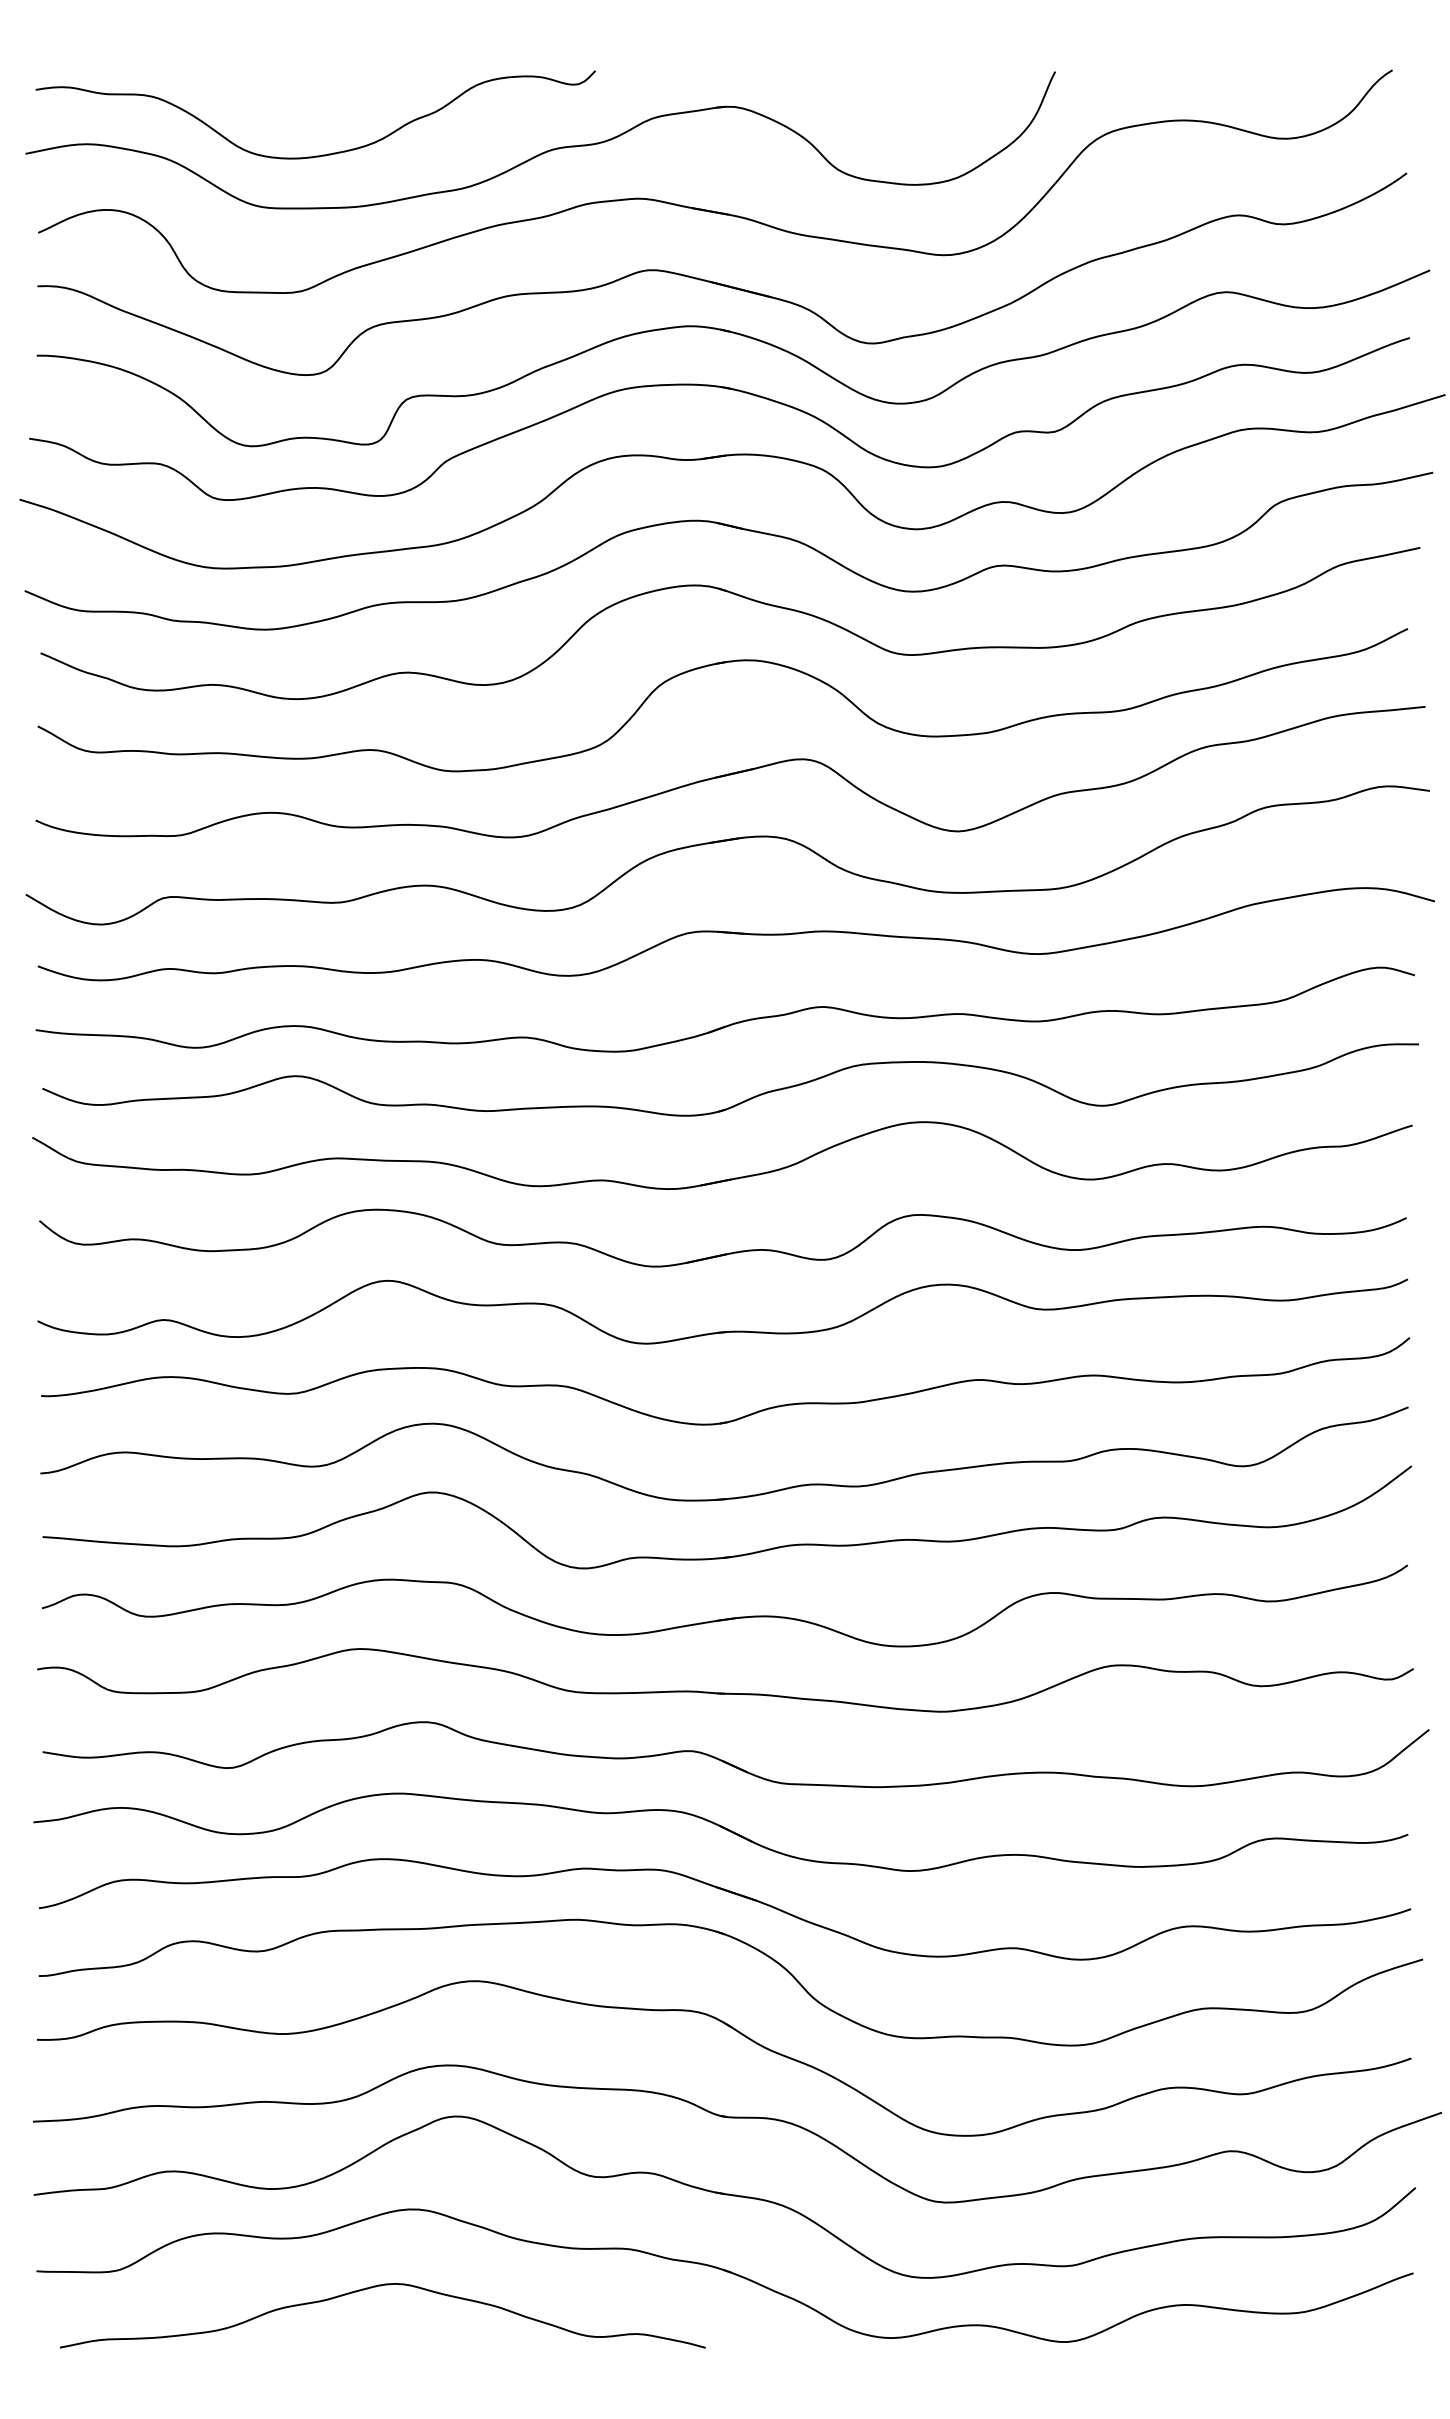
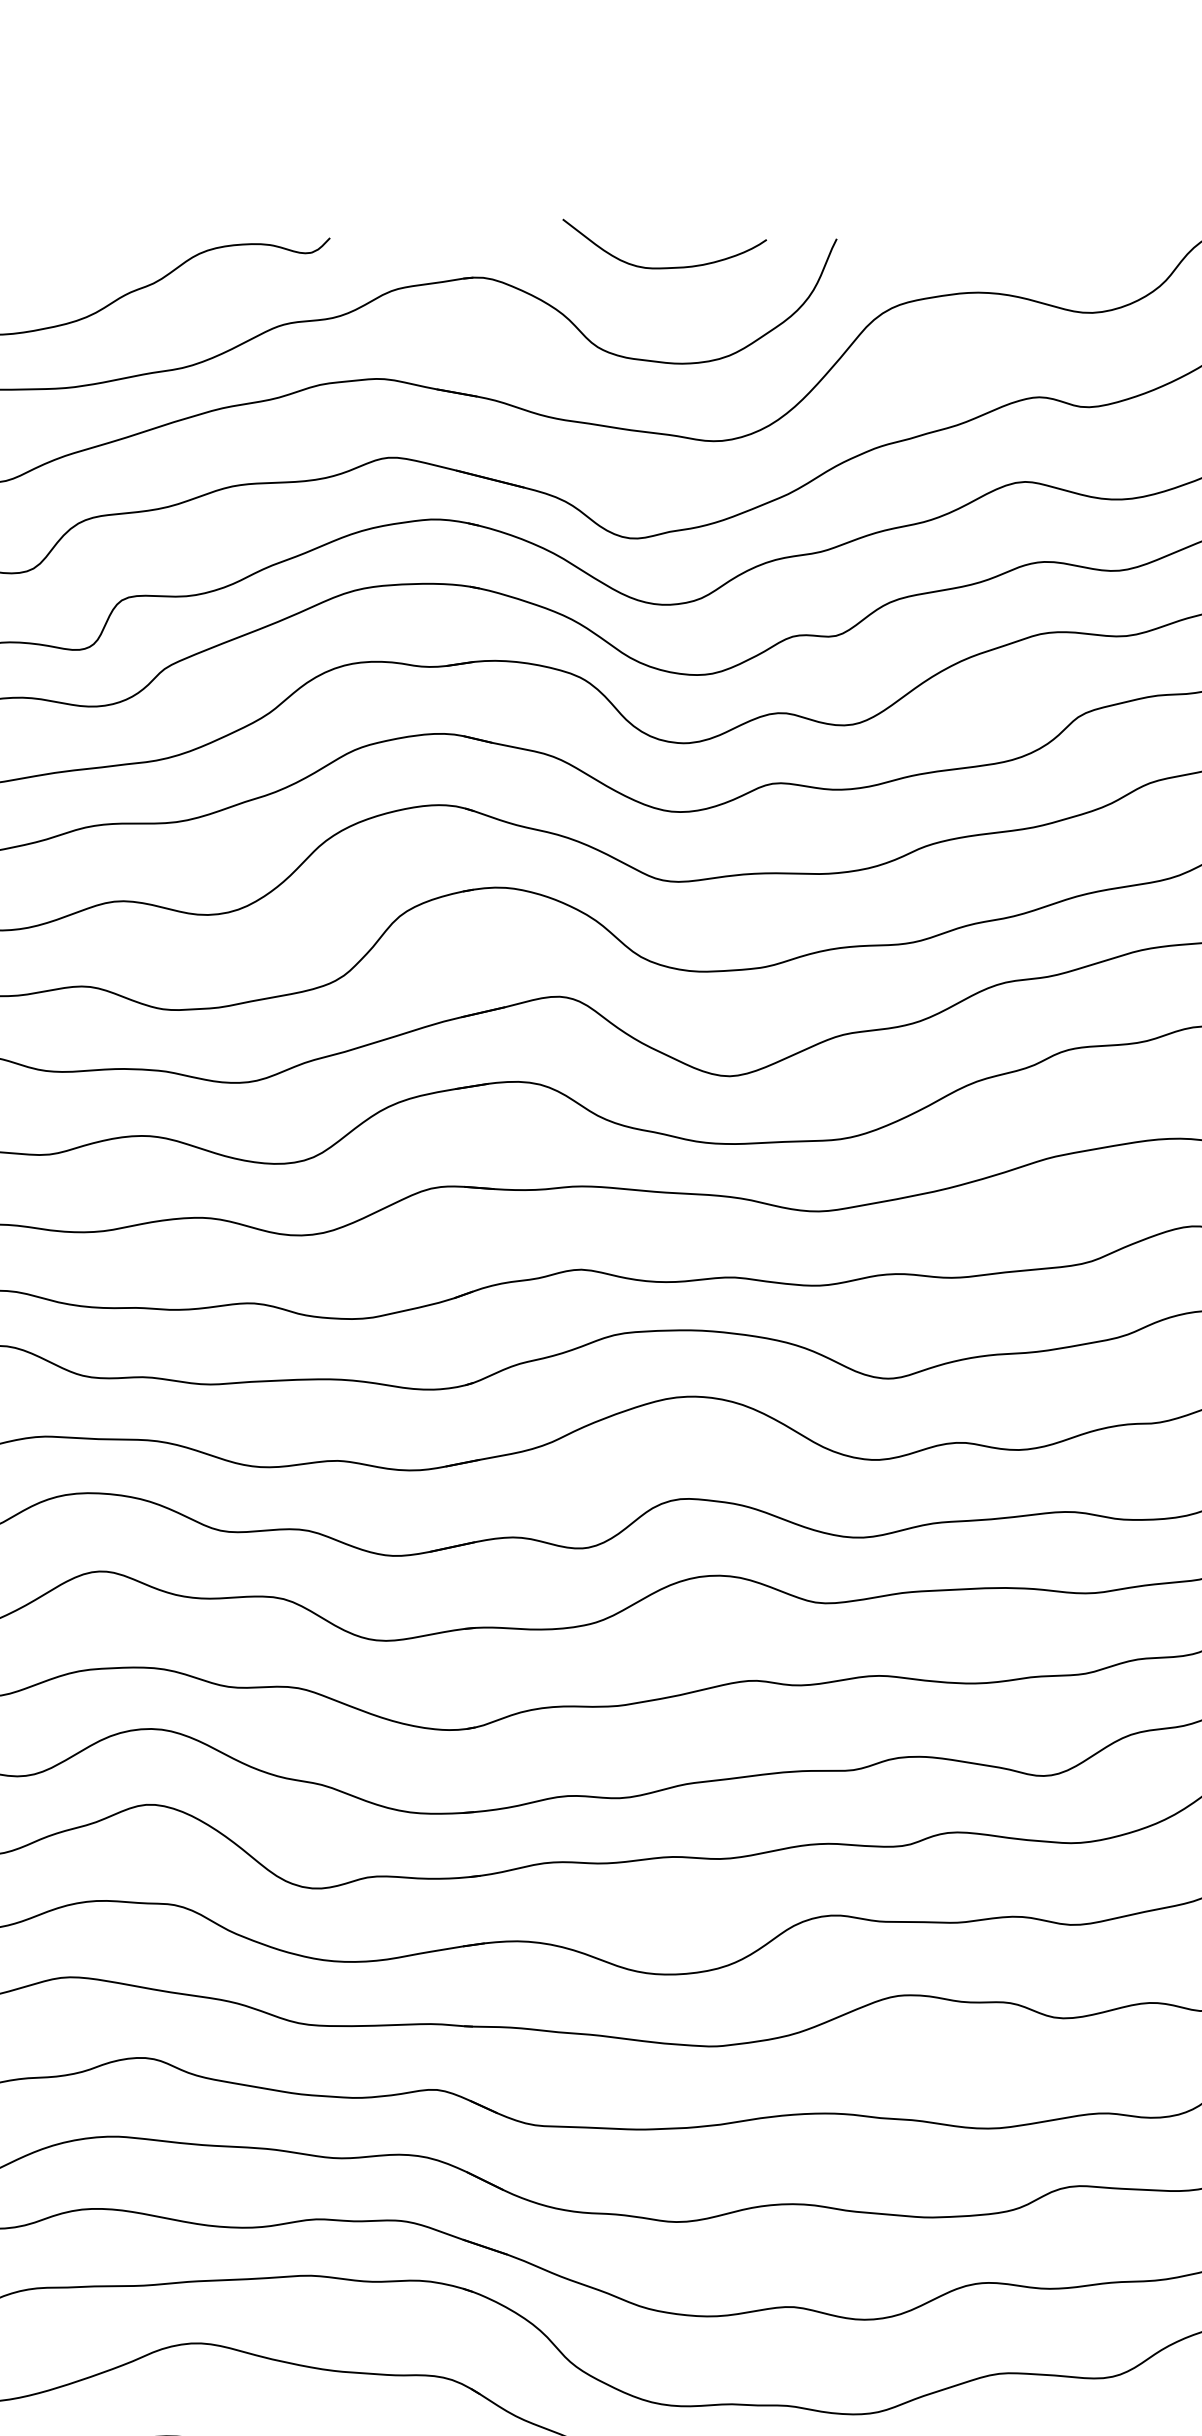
curve: (898, 97) -> (664, 267), added

